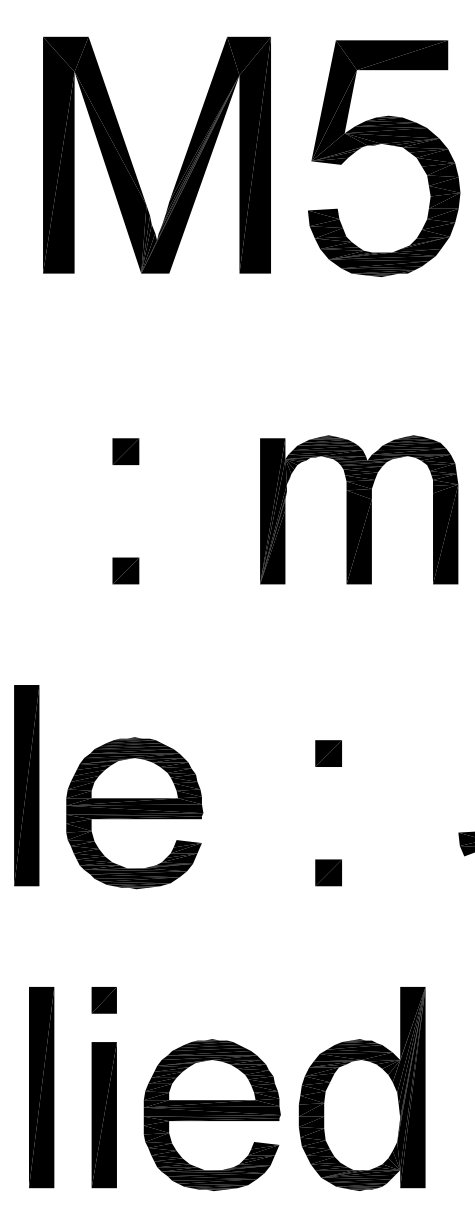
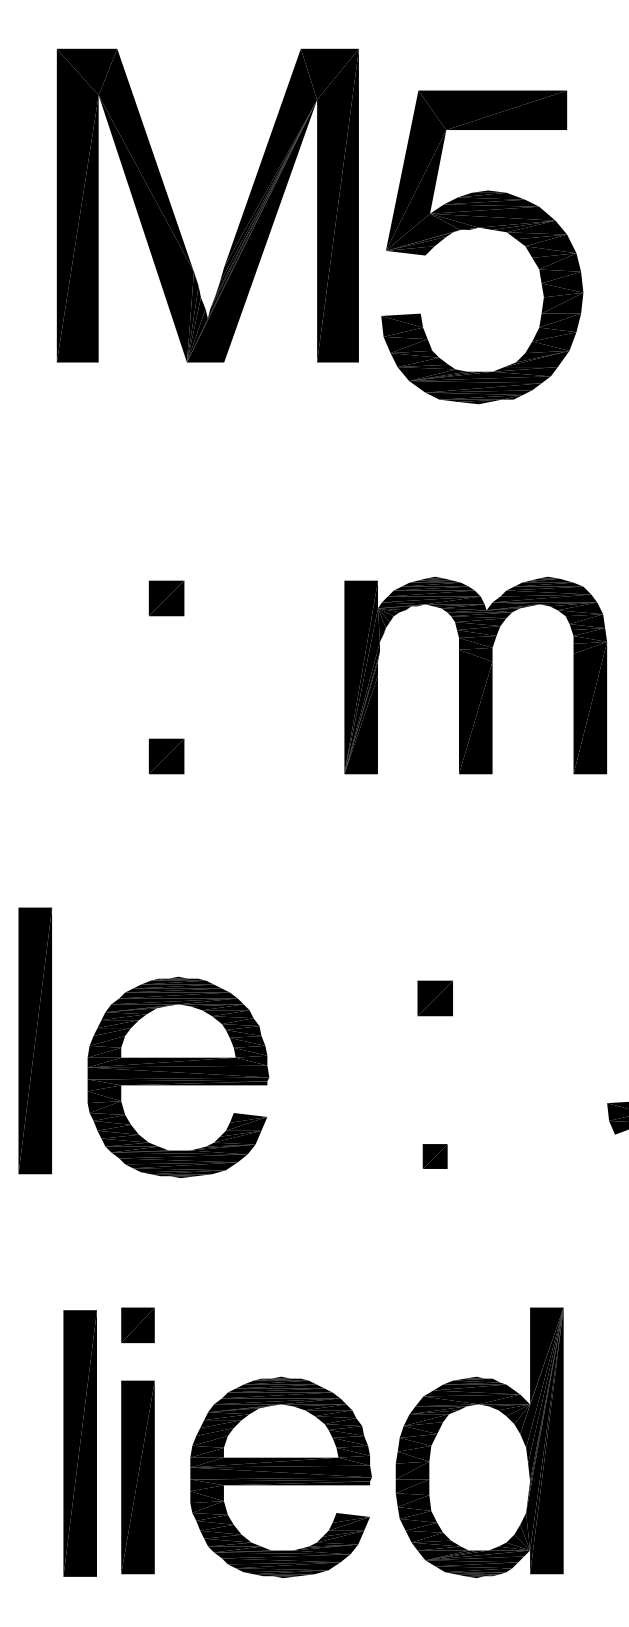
part: (389, 145) -> (489, 229), moved
part: (328, 872) -> (435, 1155), size x0.7
part: (41, 1087) -> (79, 1443), moved

